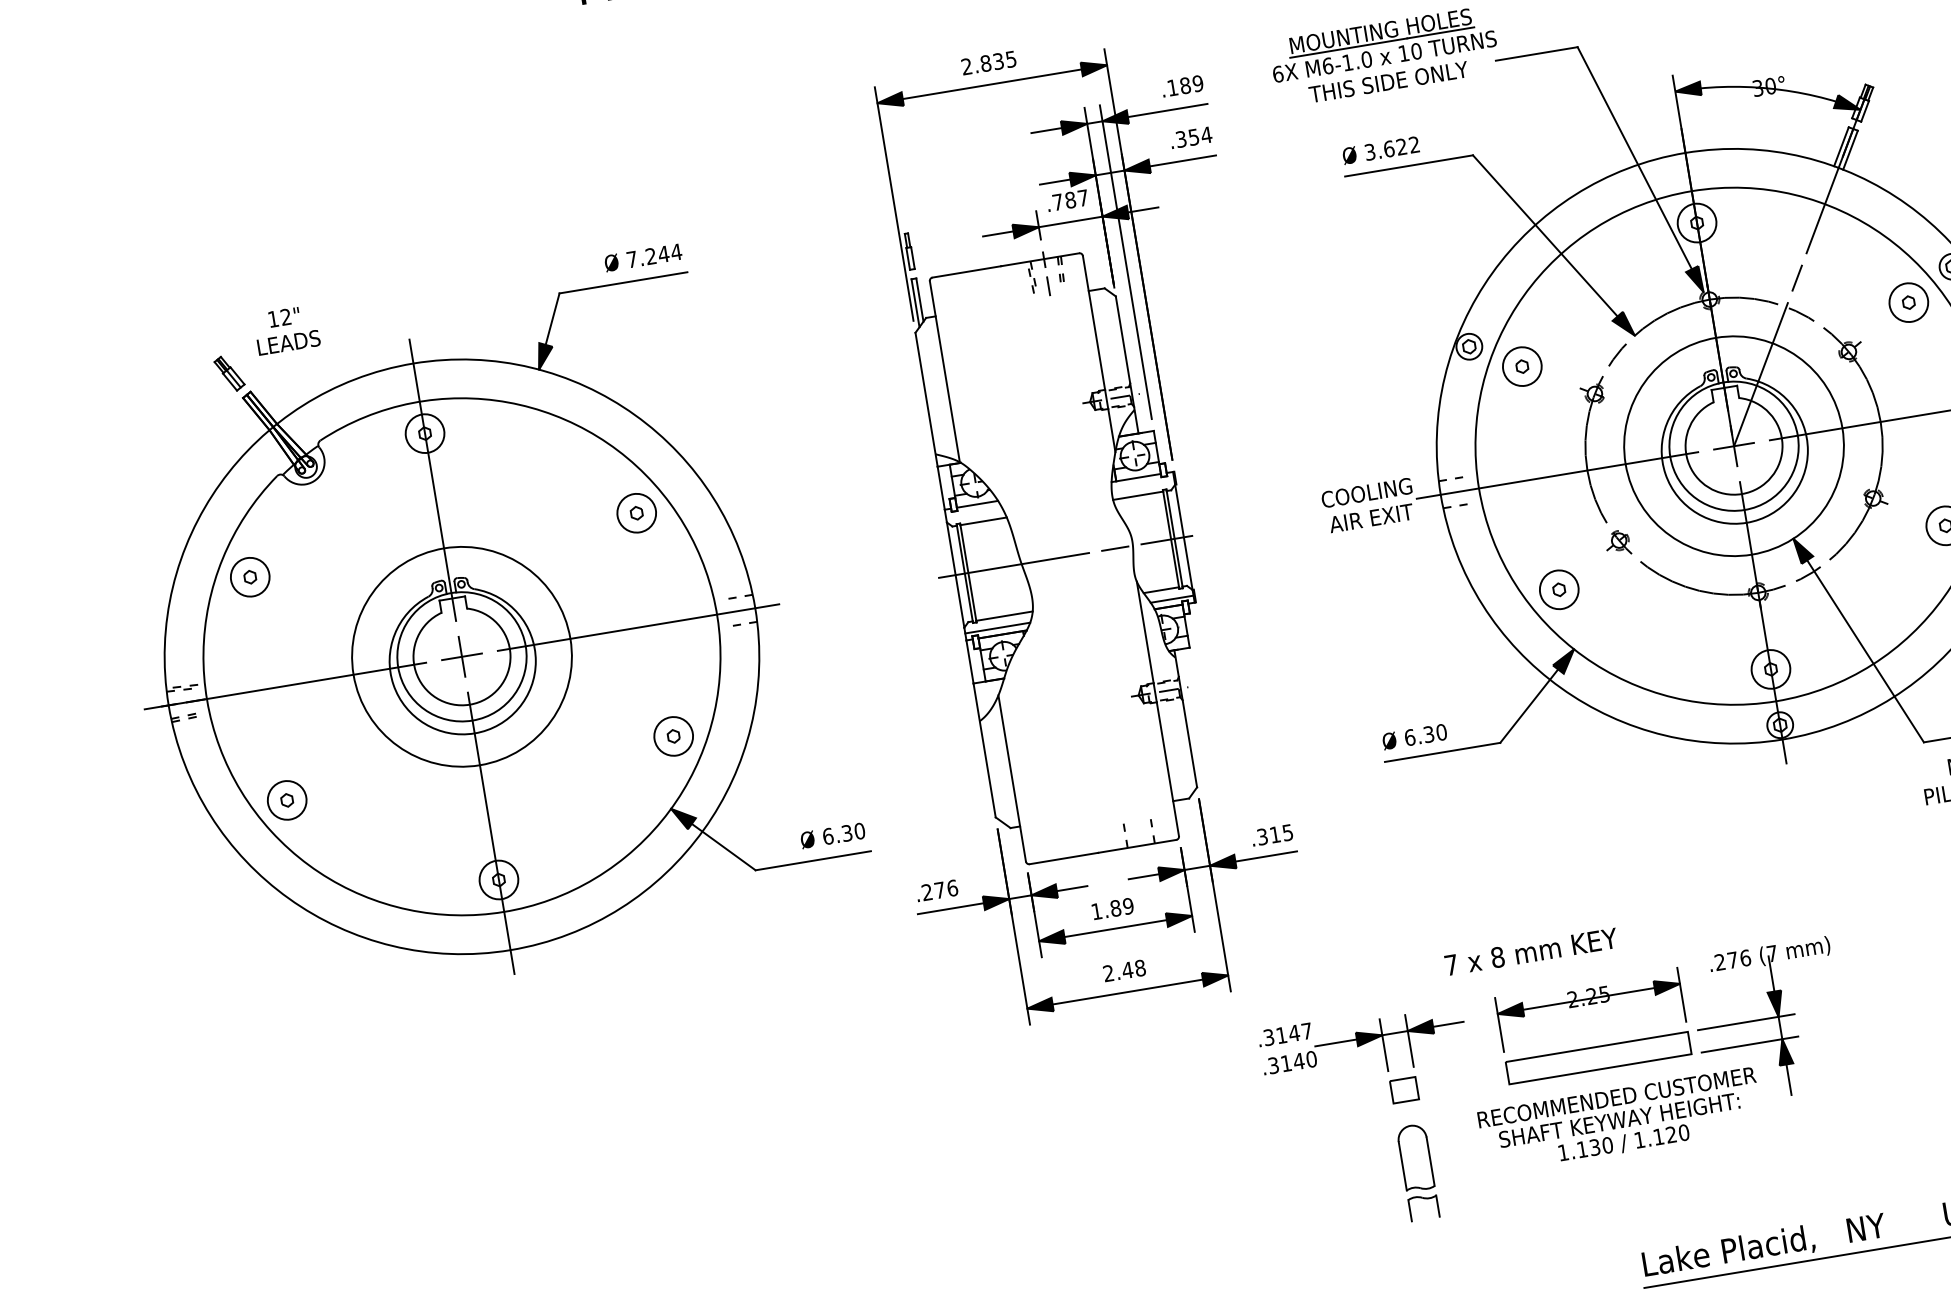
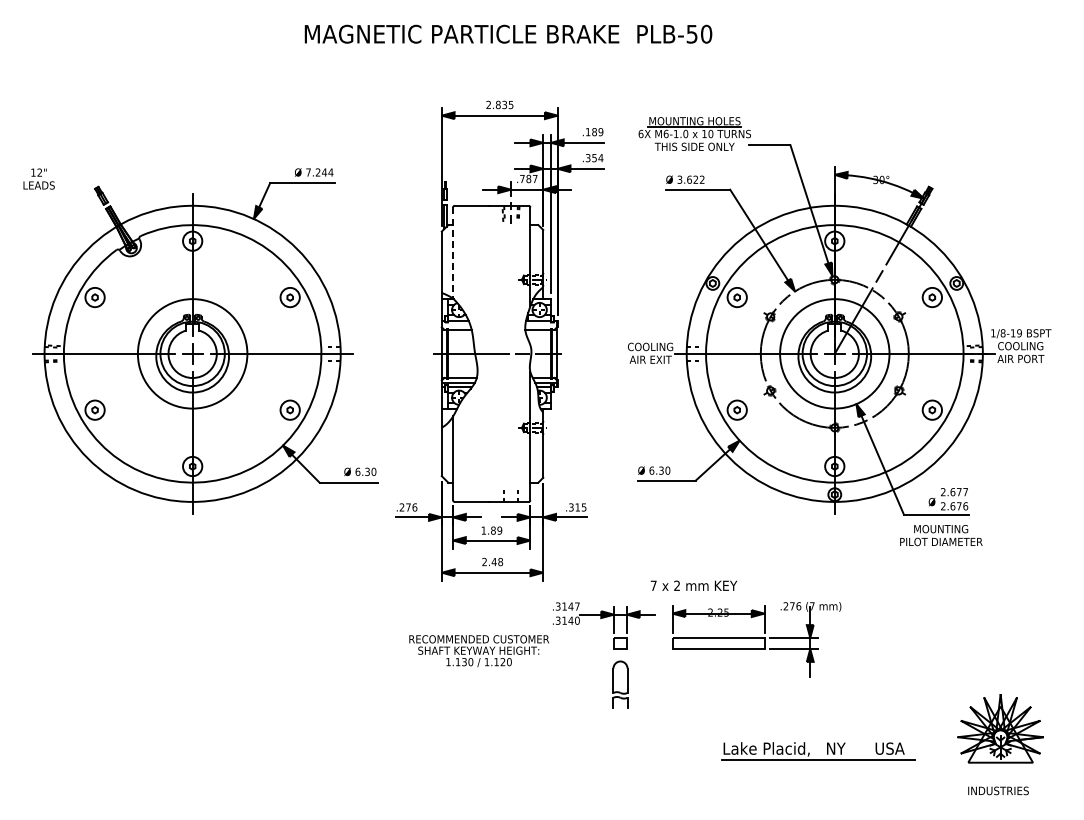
text: (285, 329) -> (38, 178), moved
line: (945, 372) -> (453, 253), solid -> dashed
text: (1498, 956) -> (677, 585), 8 -> 2
text: (1619, 1121) -> (478, 651), moved

